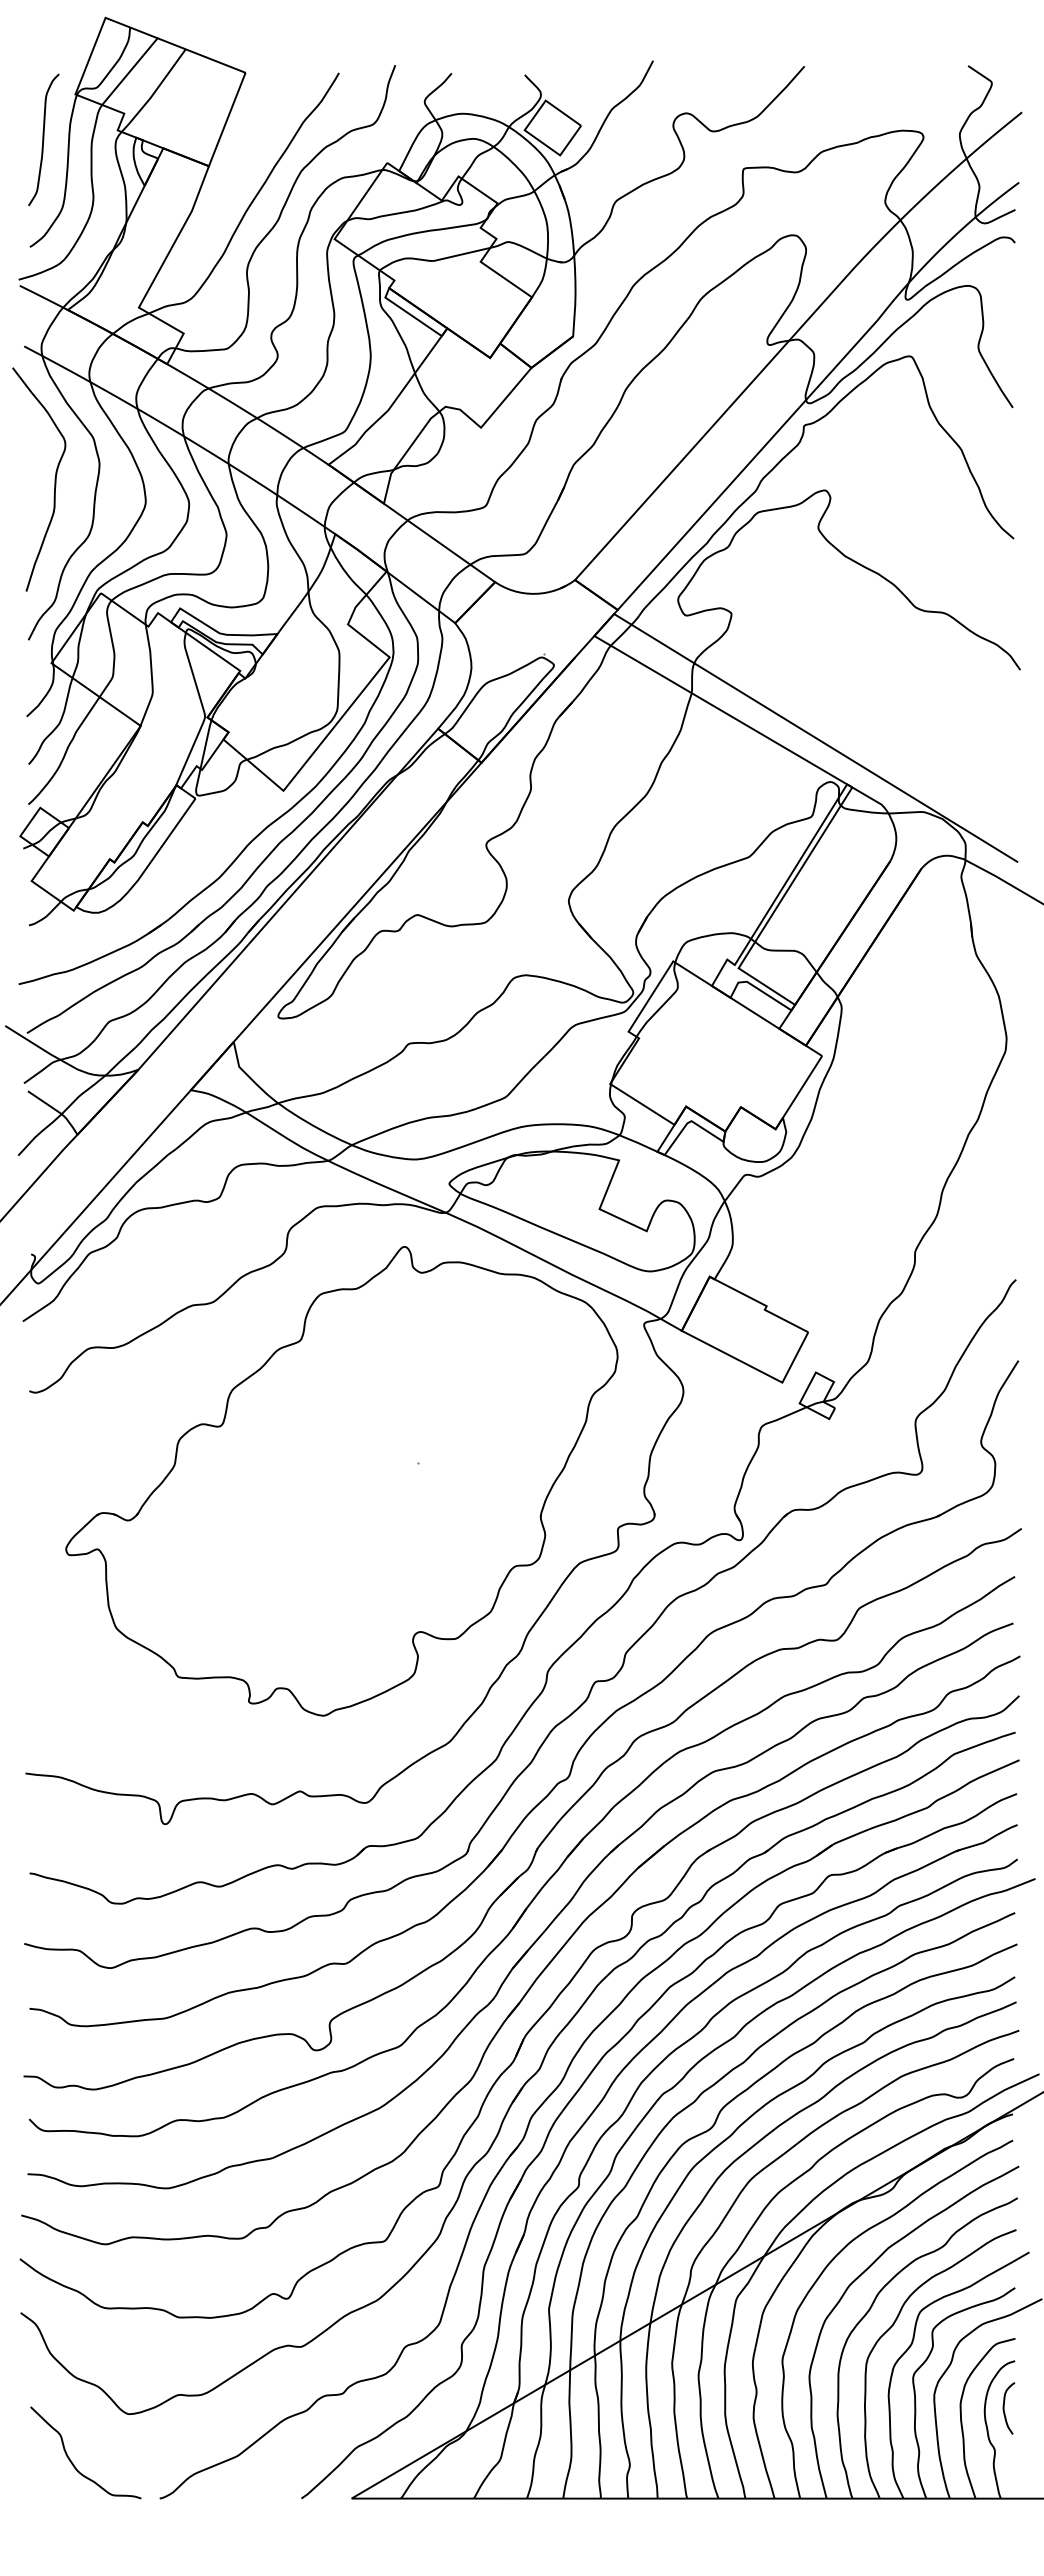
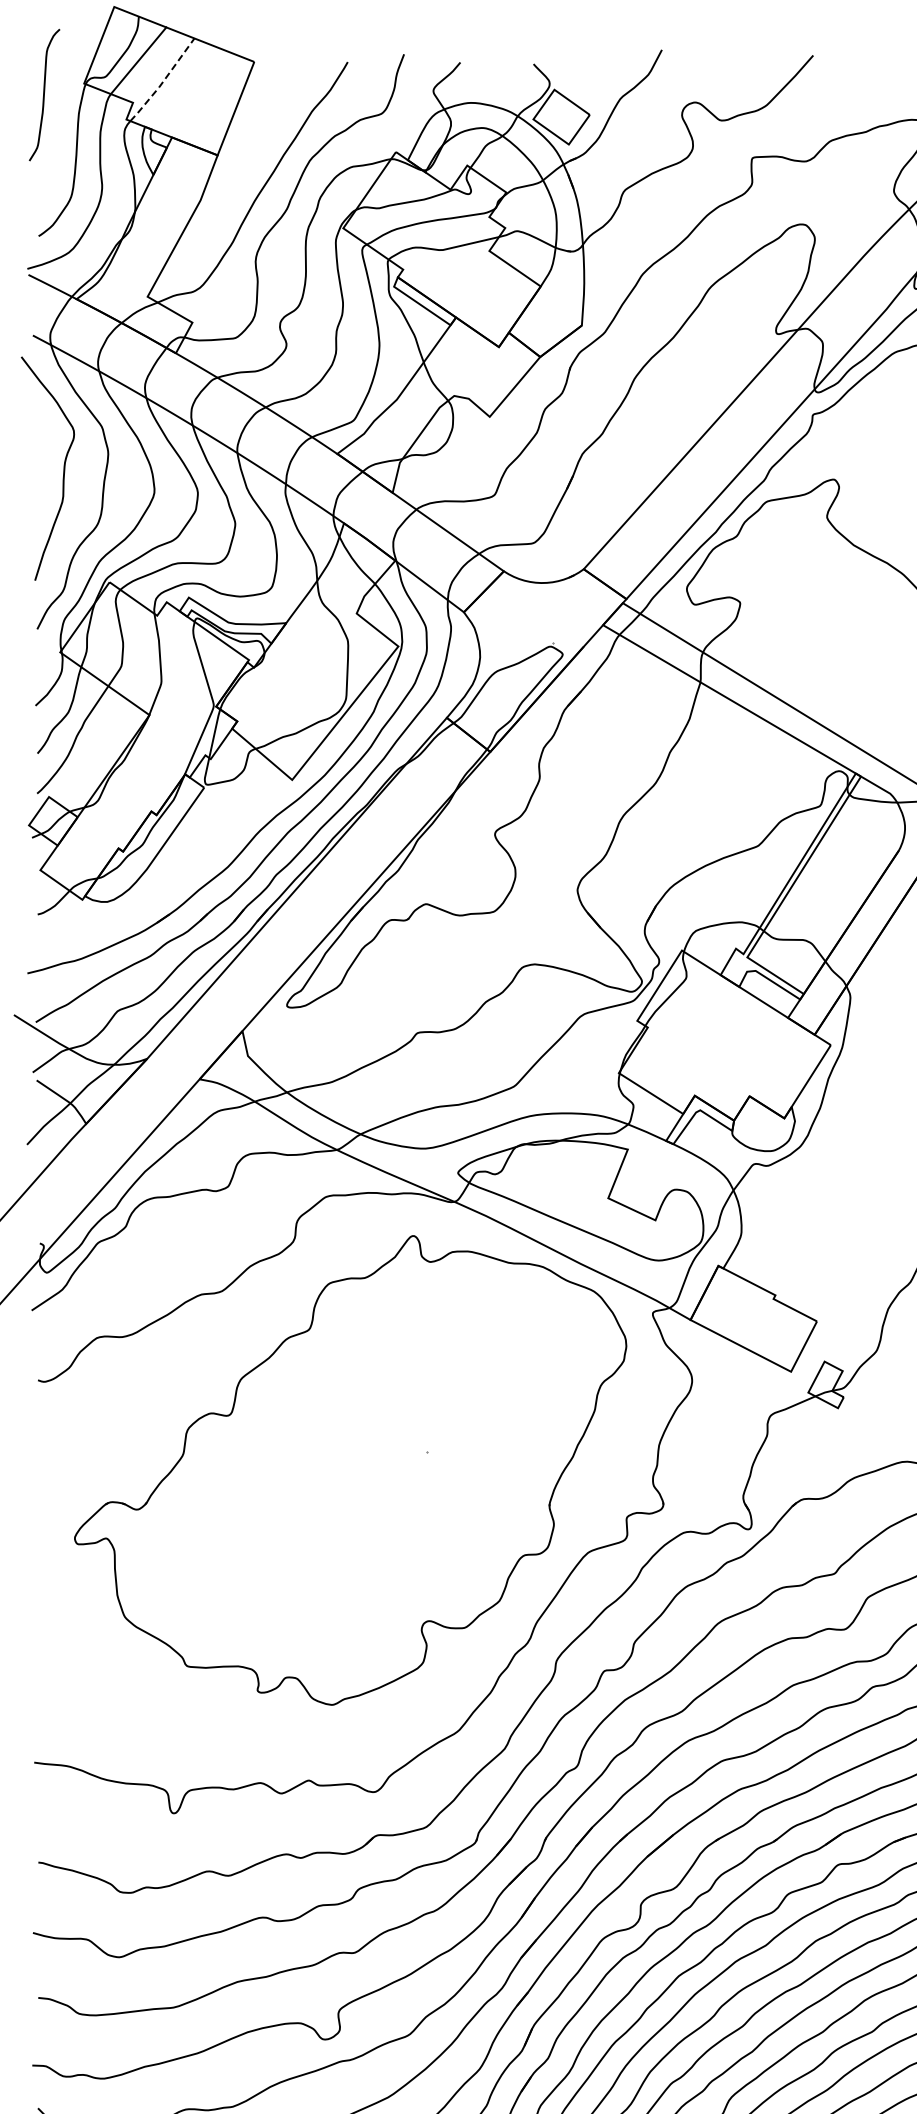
line: (154, 92) -> (163, 81), solid -> dashed
curve: (43, 139) -> (44, 94), moved

